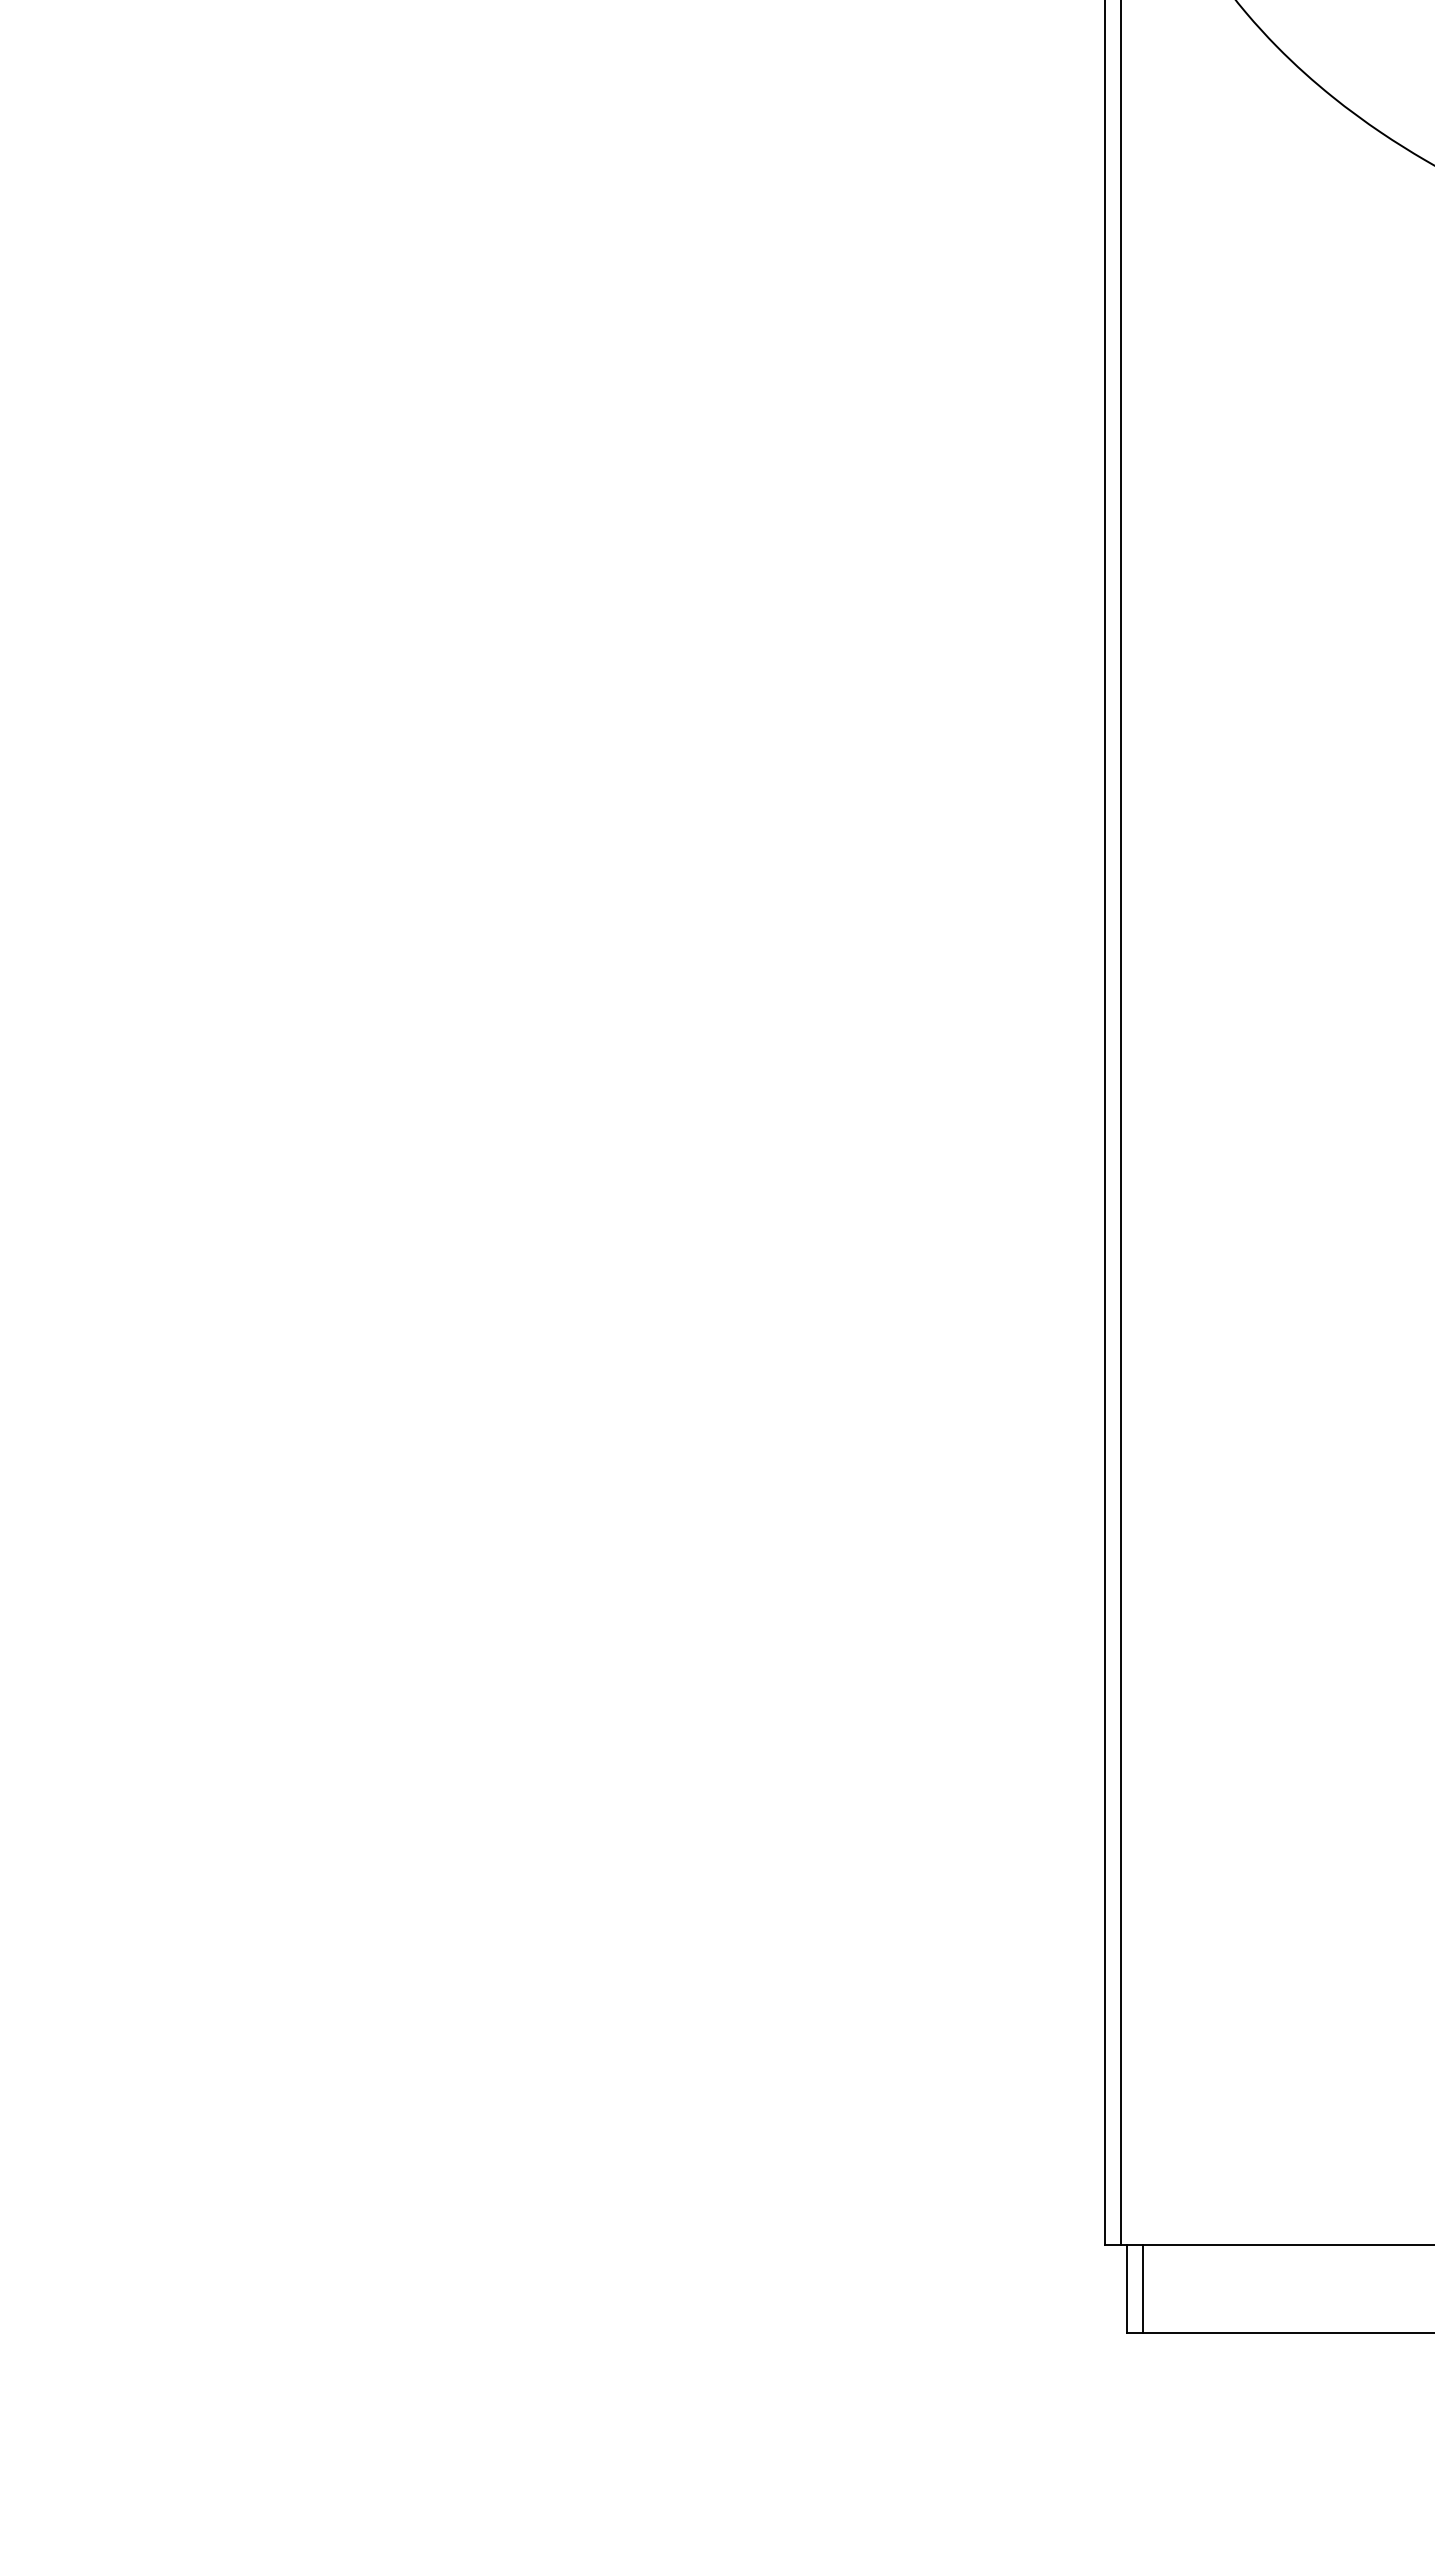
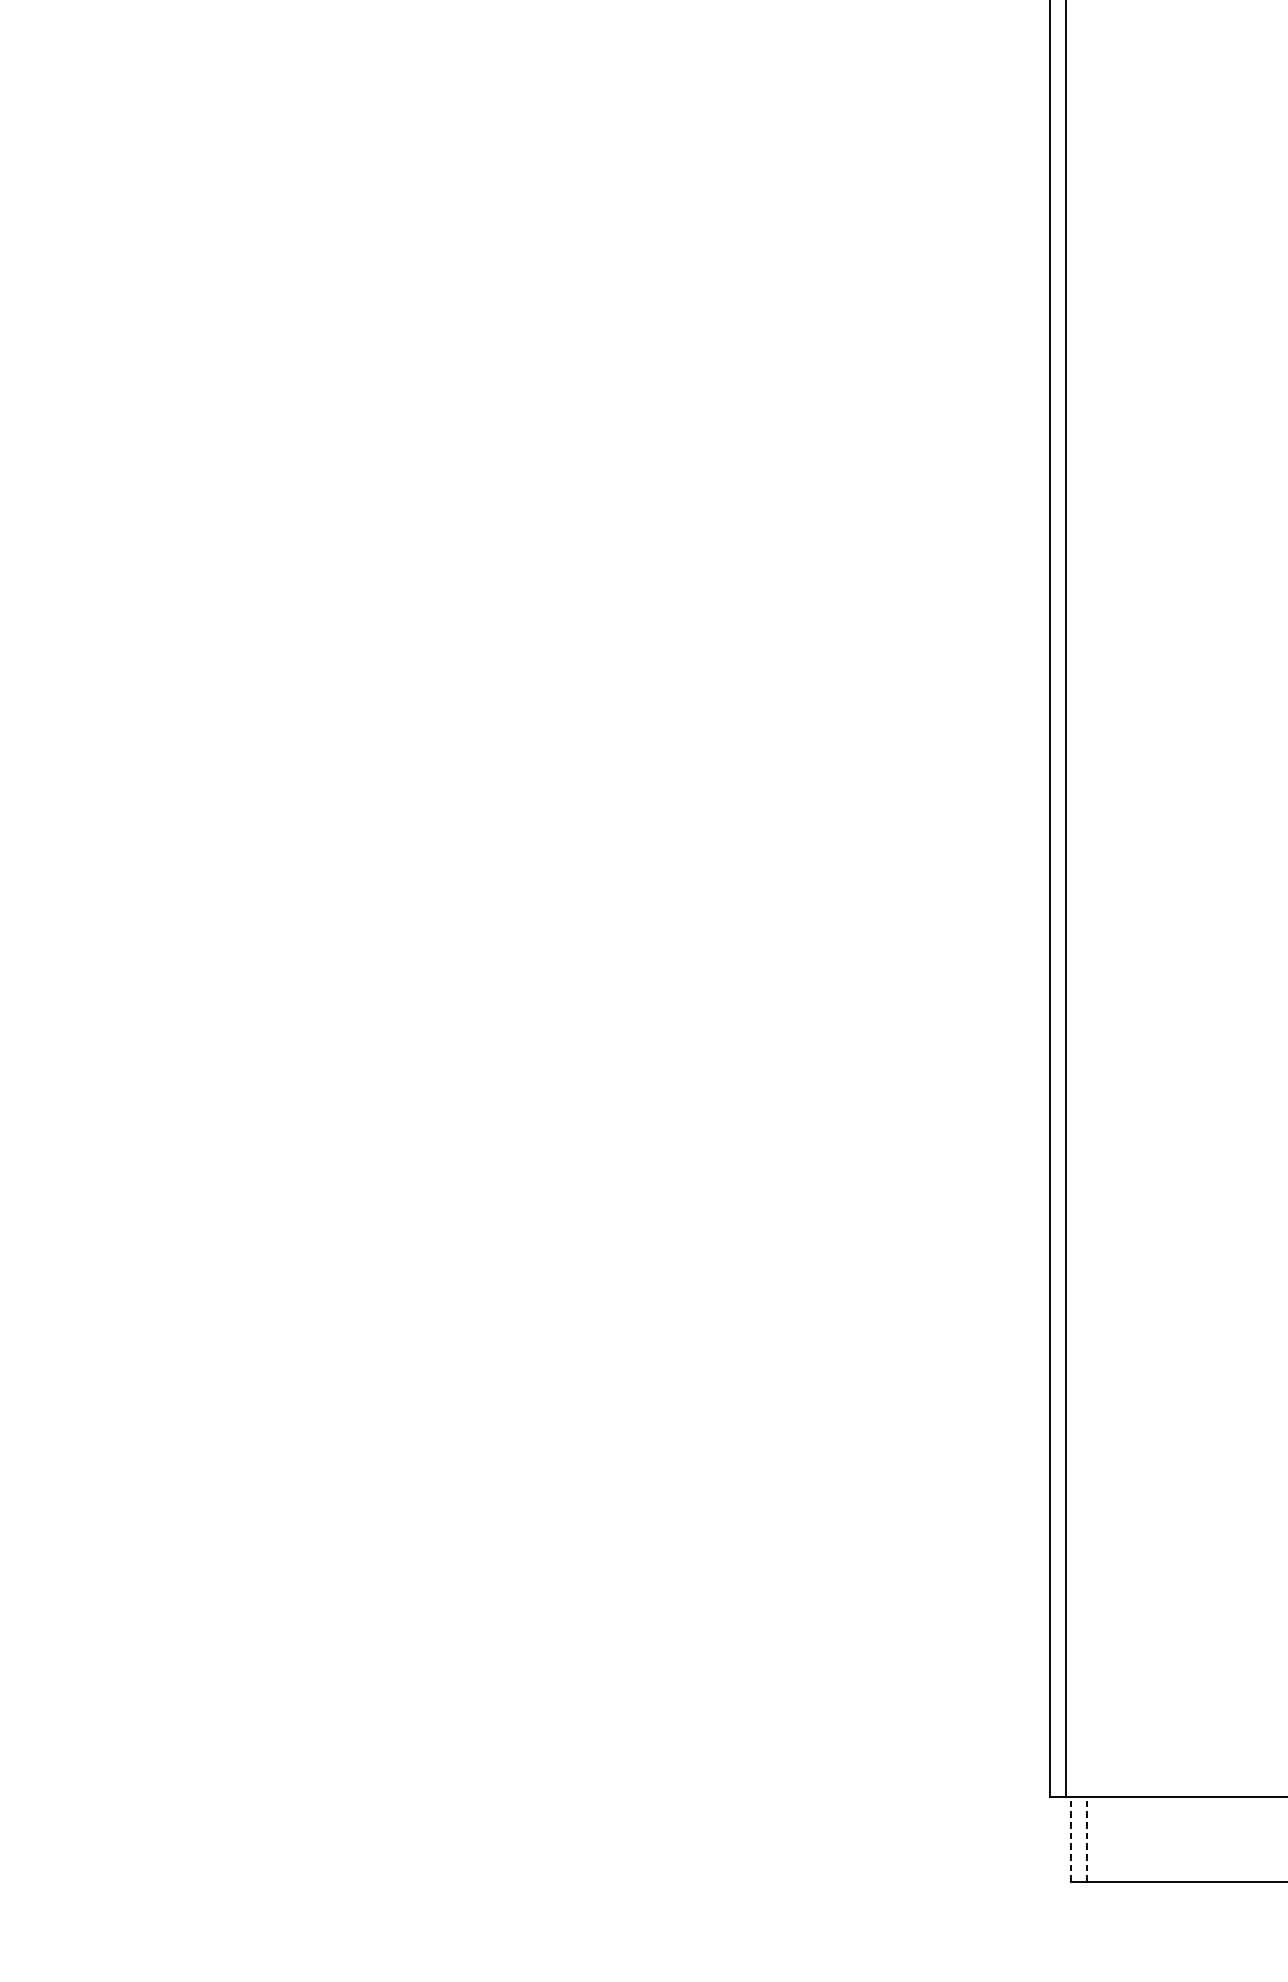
line: (1126, 2288) -> (1070, 1839), solid -> dashed
line: (1143, 2288) -> (1087, 1839), solid -> dashed

